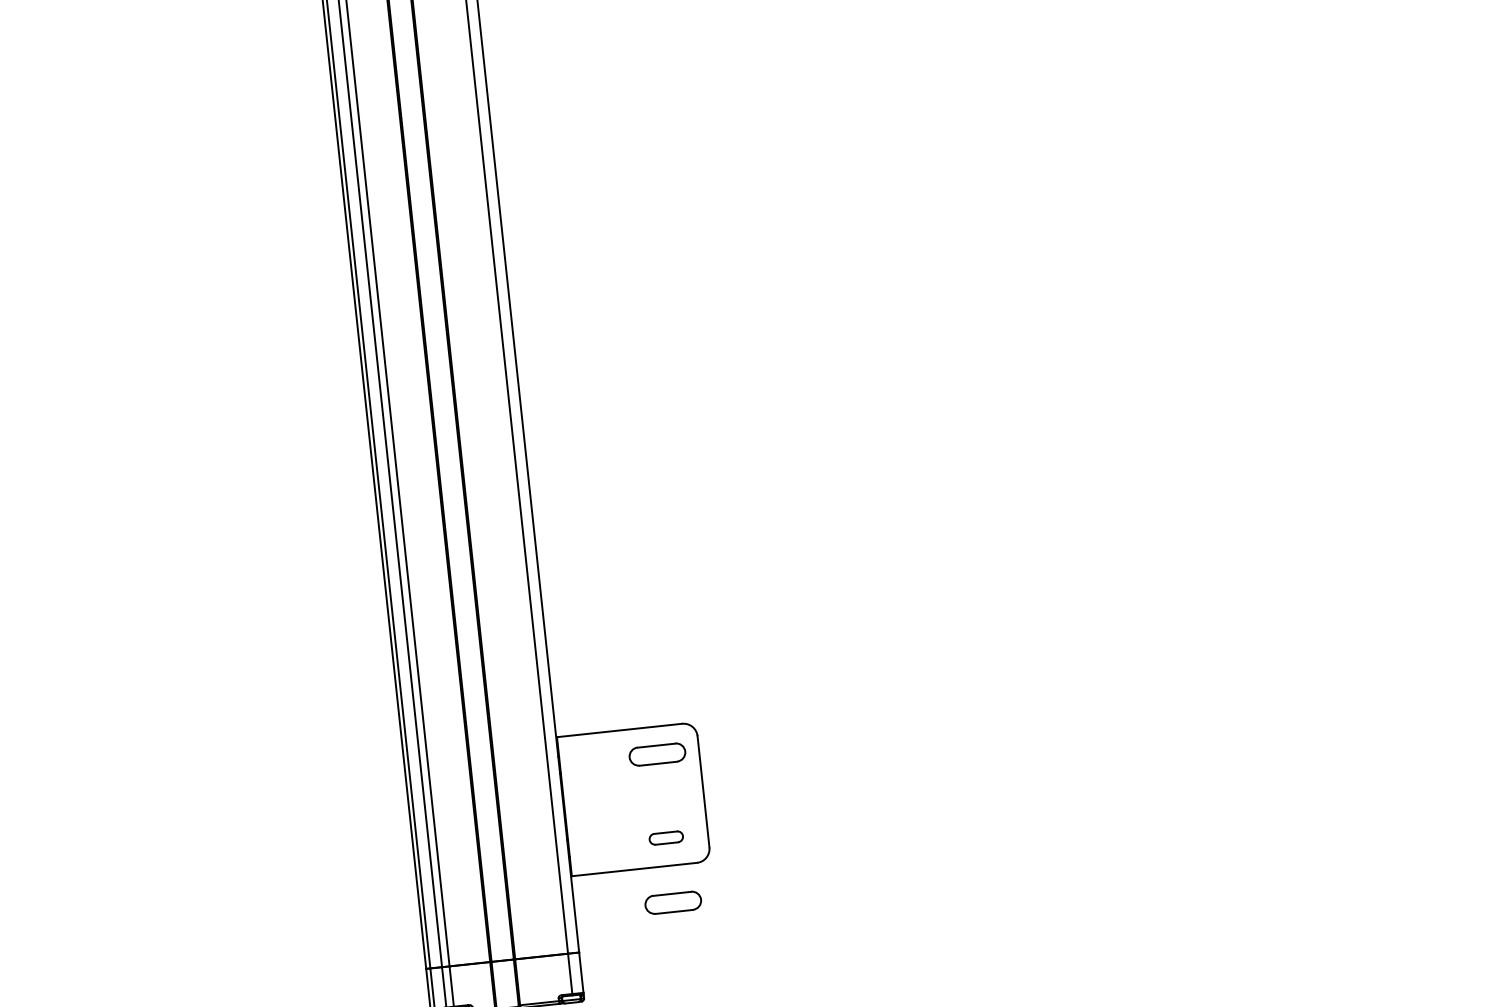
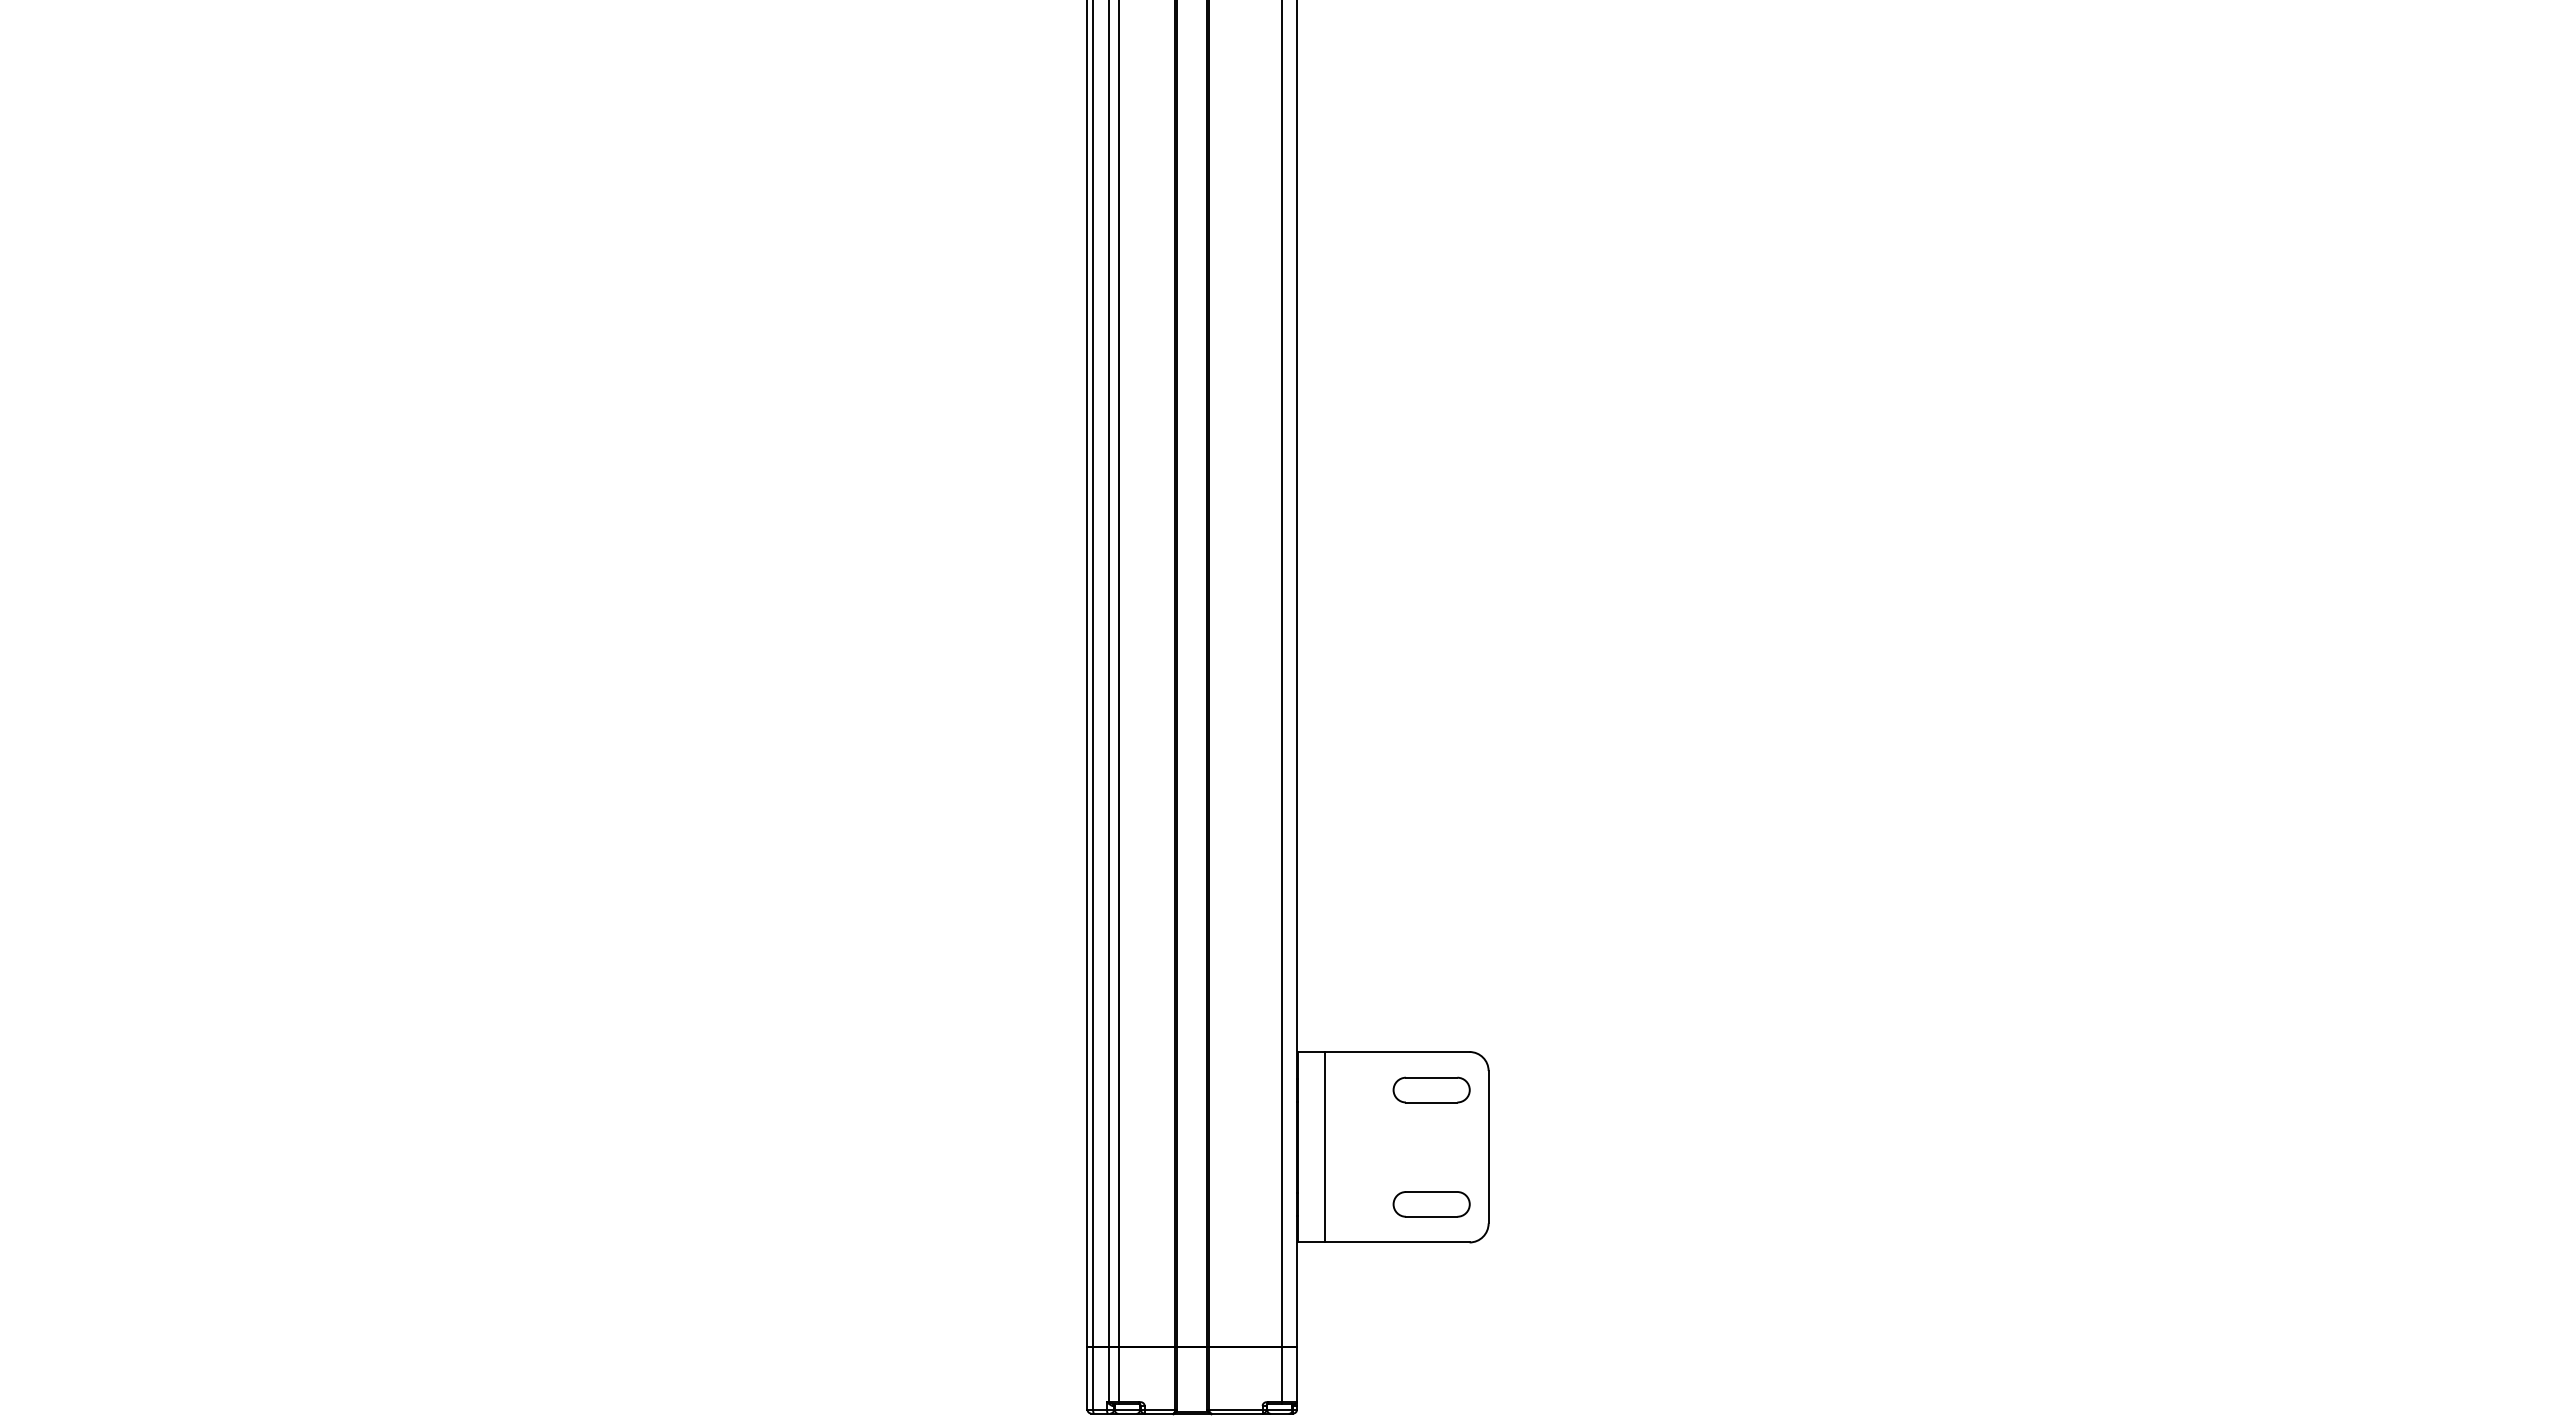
line: (583, 804) -> (1324, 1147), added
part: (666, 838) -> (1431, 1204), size x1.67
part: (673, 902) -> (1431, 1292), removed

